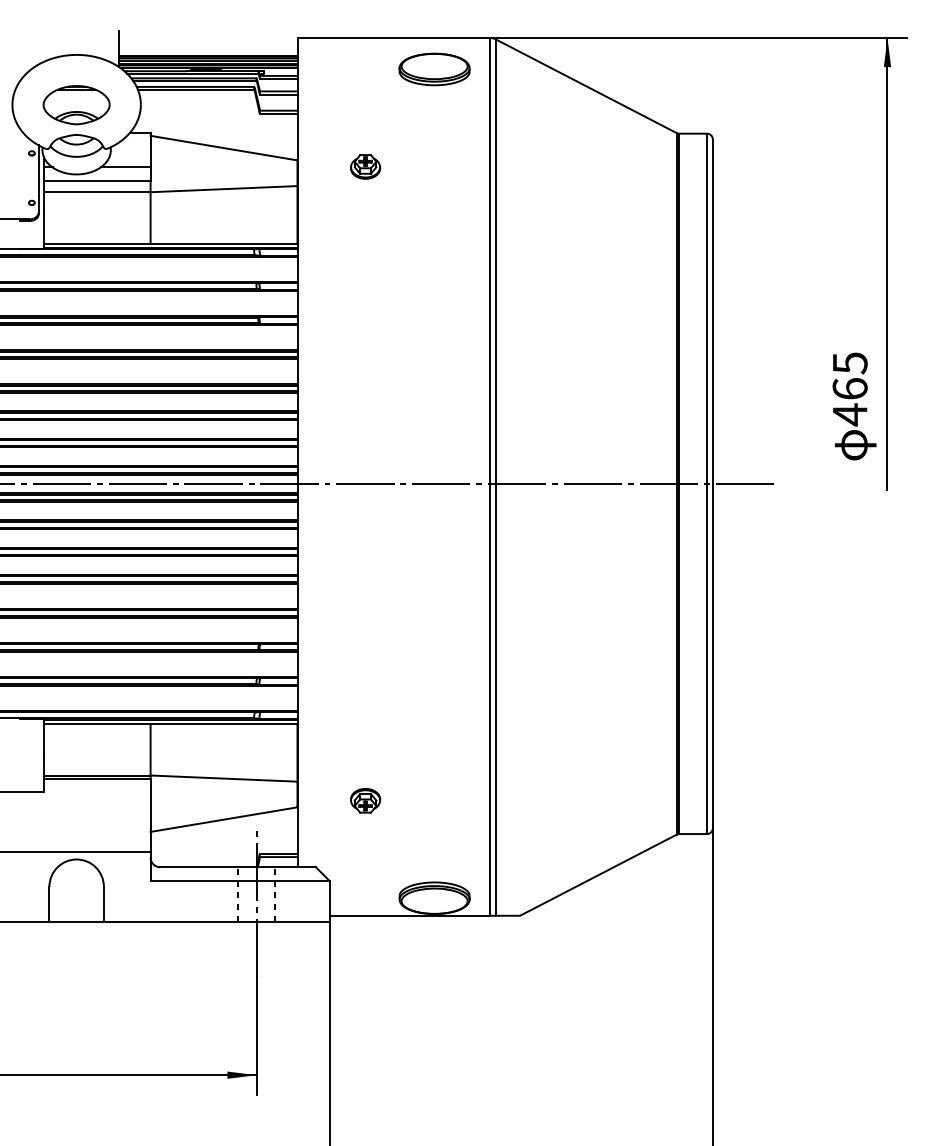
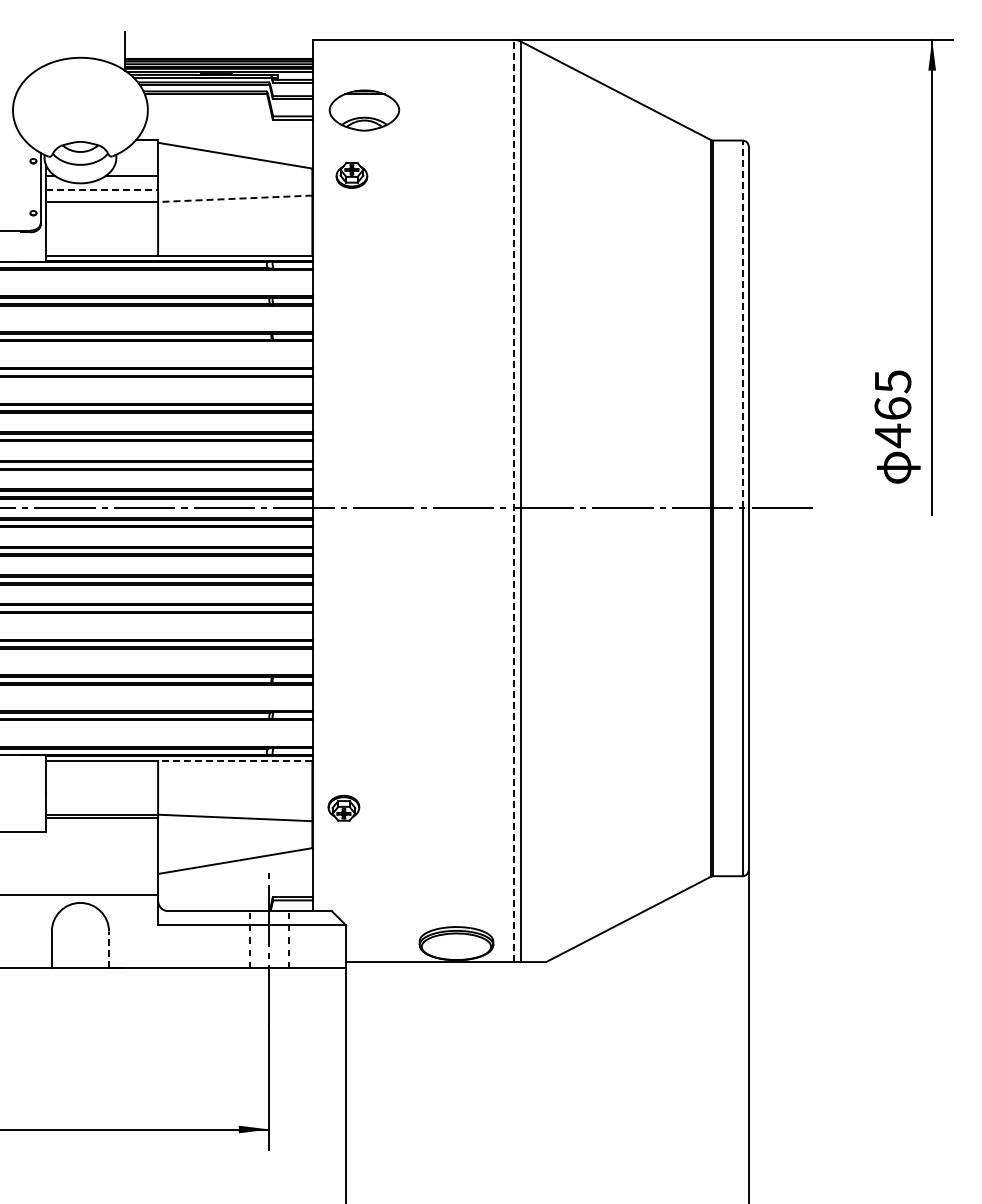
part: (434, 68) -> (456, 72), removed
part: (76, 105) -> (364, 110), moved
part: (365, 166) -> (351, 175), moved
line: (97, 181) -> (102, 190), solid -> dashed
line: (223, 188) -> (234, 198), solid -> dashed
line: (706, 308) -> (742, 324), solid -> dashed
line: (489, 476) -> (514, 500), solid -> dashed
line: (223, 723) -> (234, 760), solid -> dashed
part: (365, 800) -> (343, 807), moved
line: (104, 903) -> (109, 949), solid -> dashed

